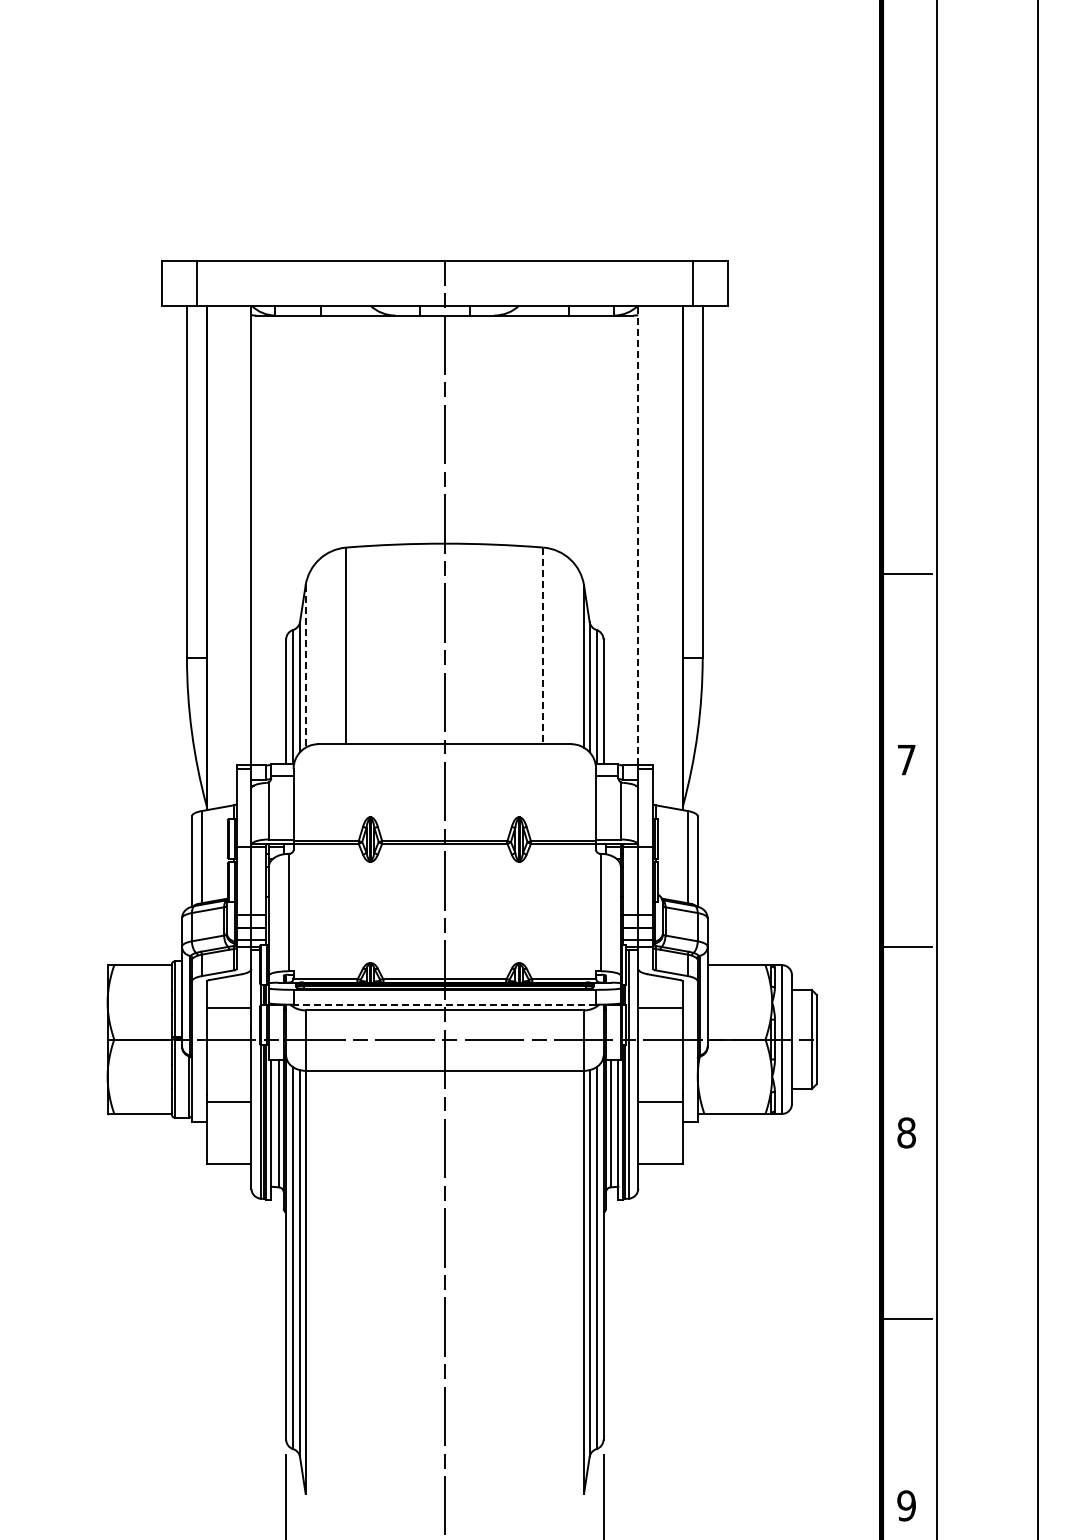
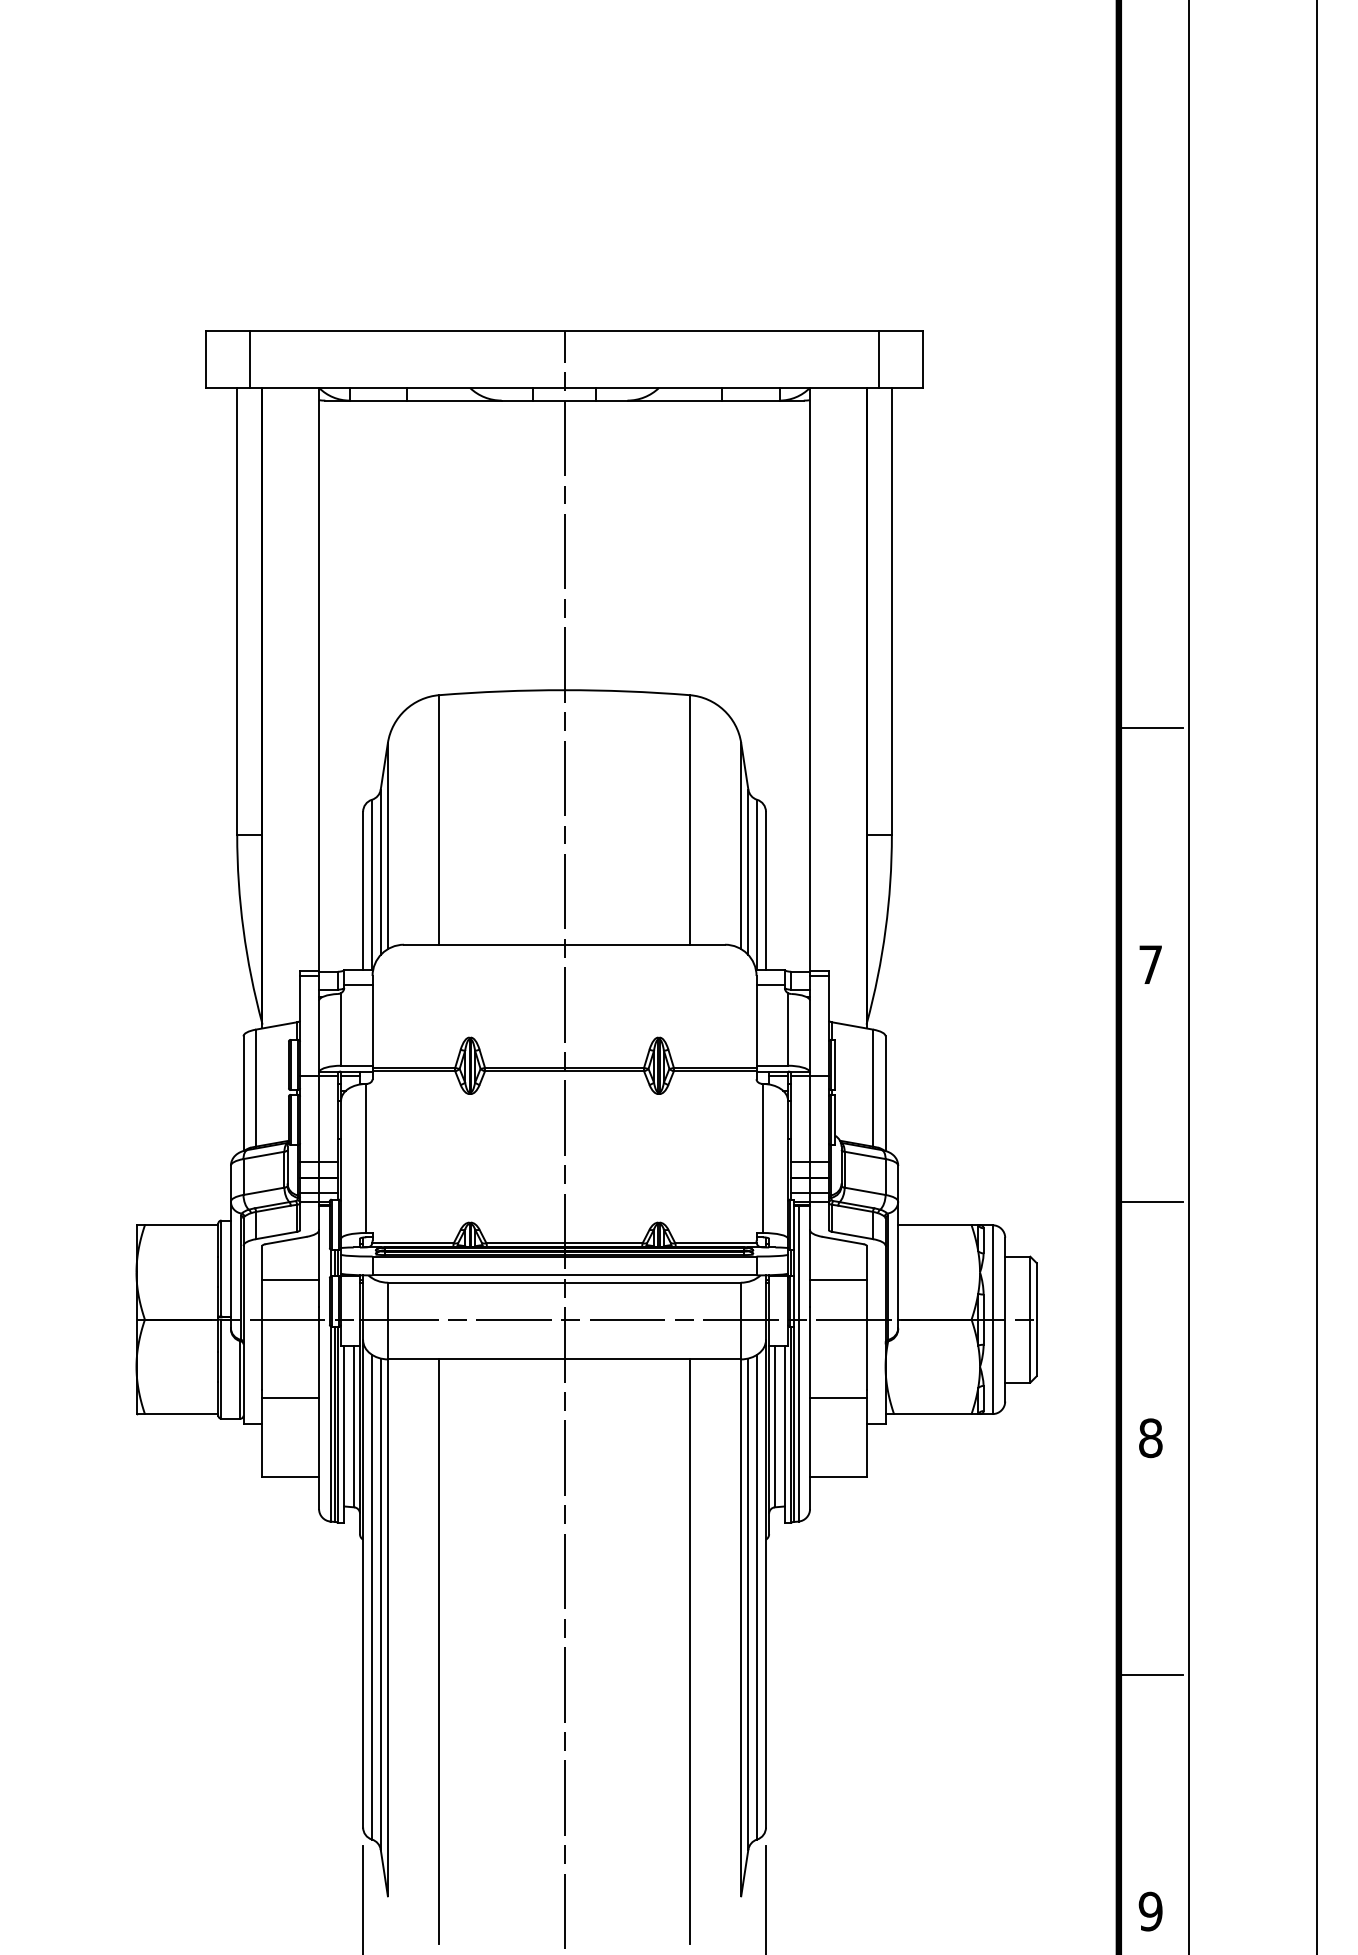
line: (638, 535) -> (810, 679), dashed -> solid
line: (543, 646) -> (689, 820), dashed -> solid
line: (305, 666) -> (387, 846), dashed -> solid
line: (444, 1004) -> (564, 1275), dashed -> solid
line: (346, 1300) -> (439, 1650), added
line: (543, 1300) -> (689, 1650), added

